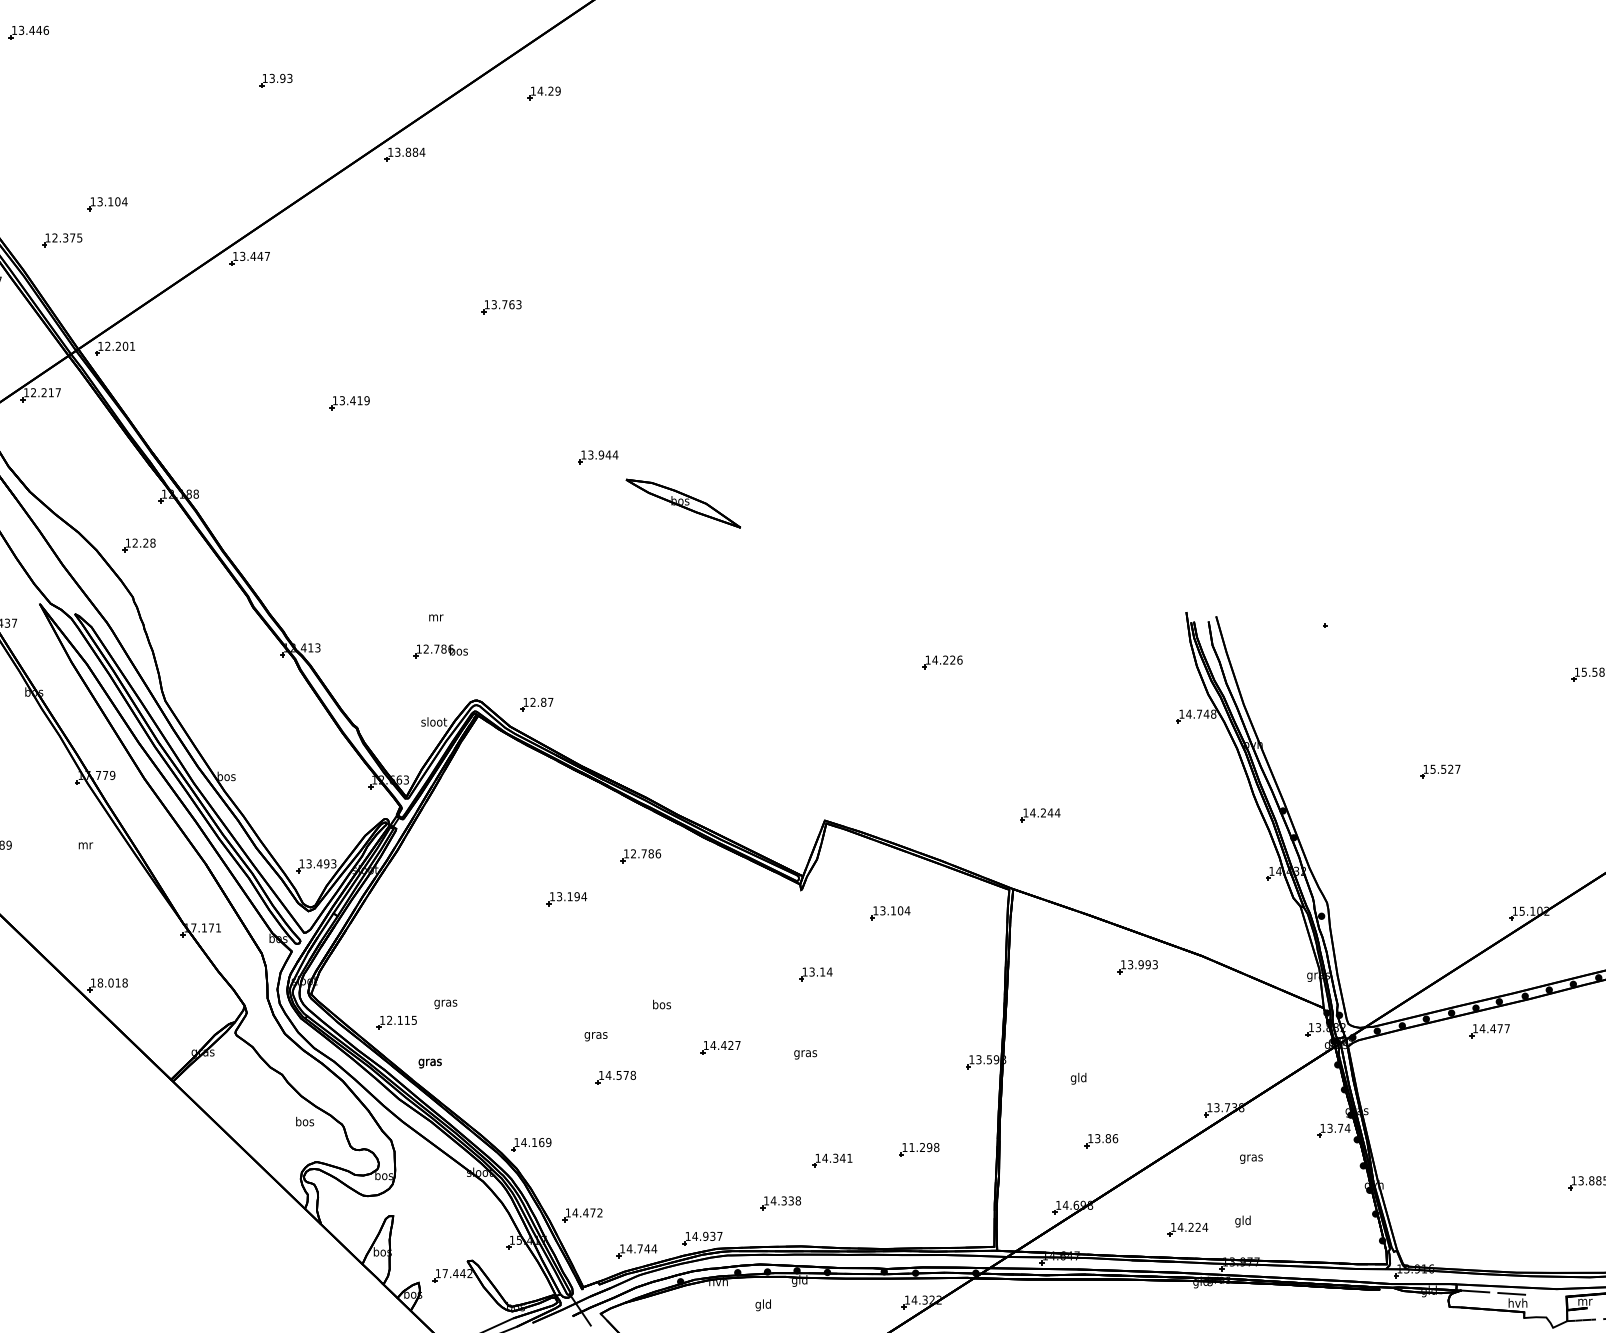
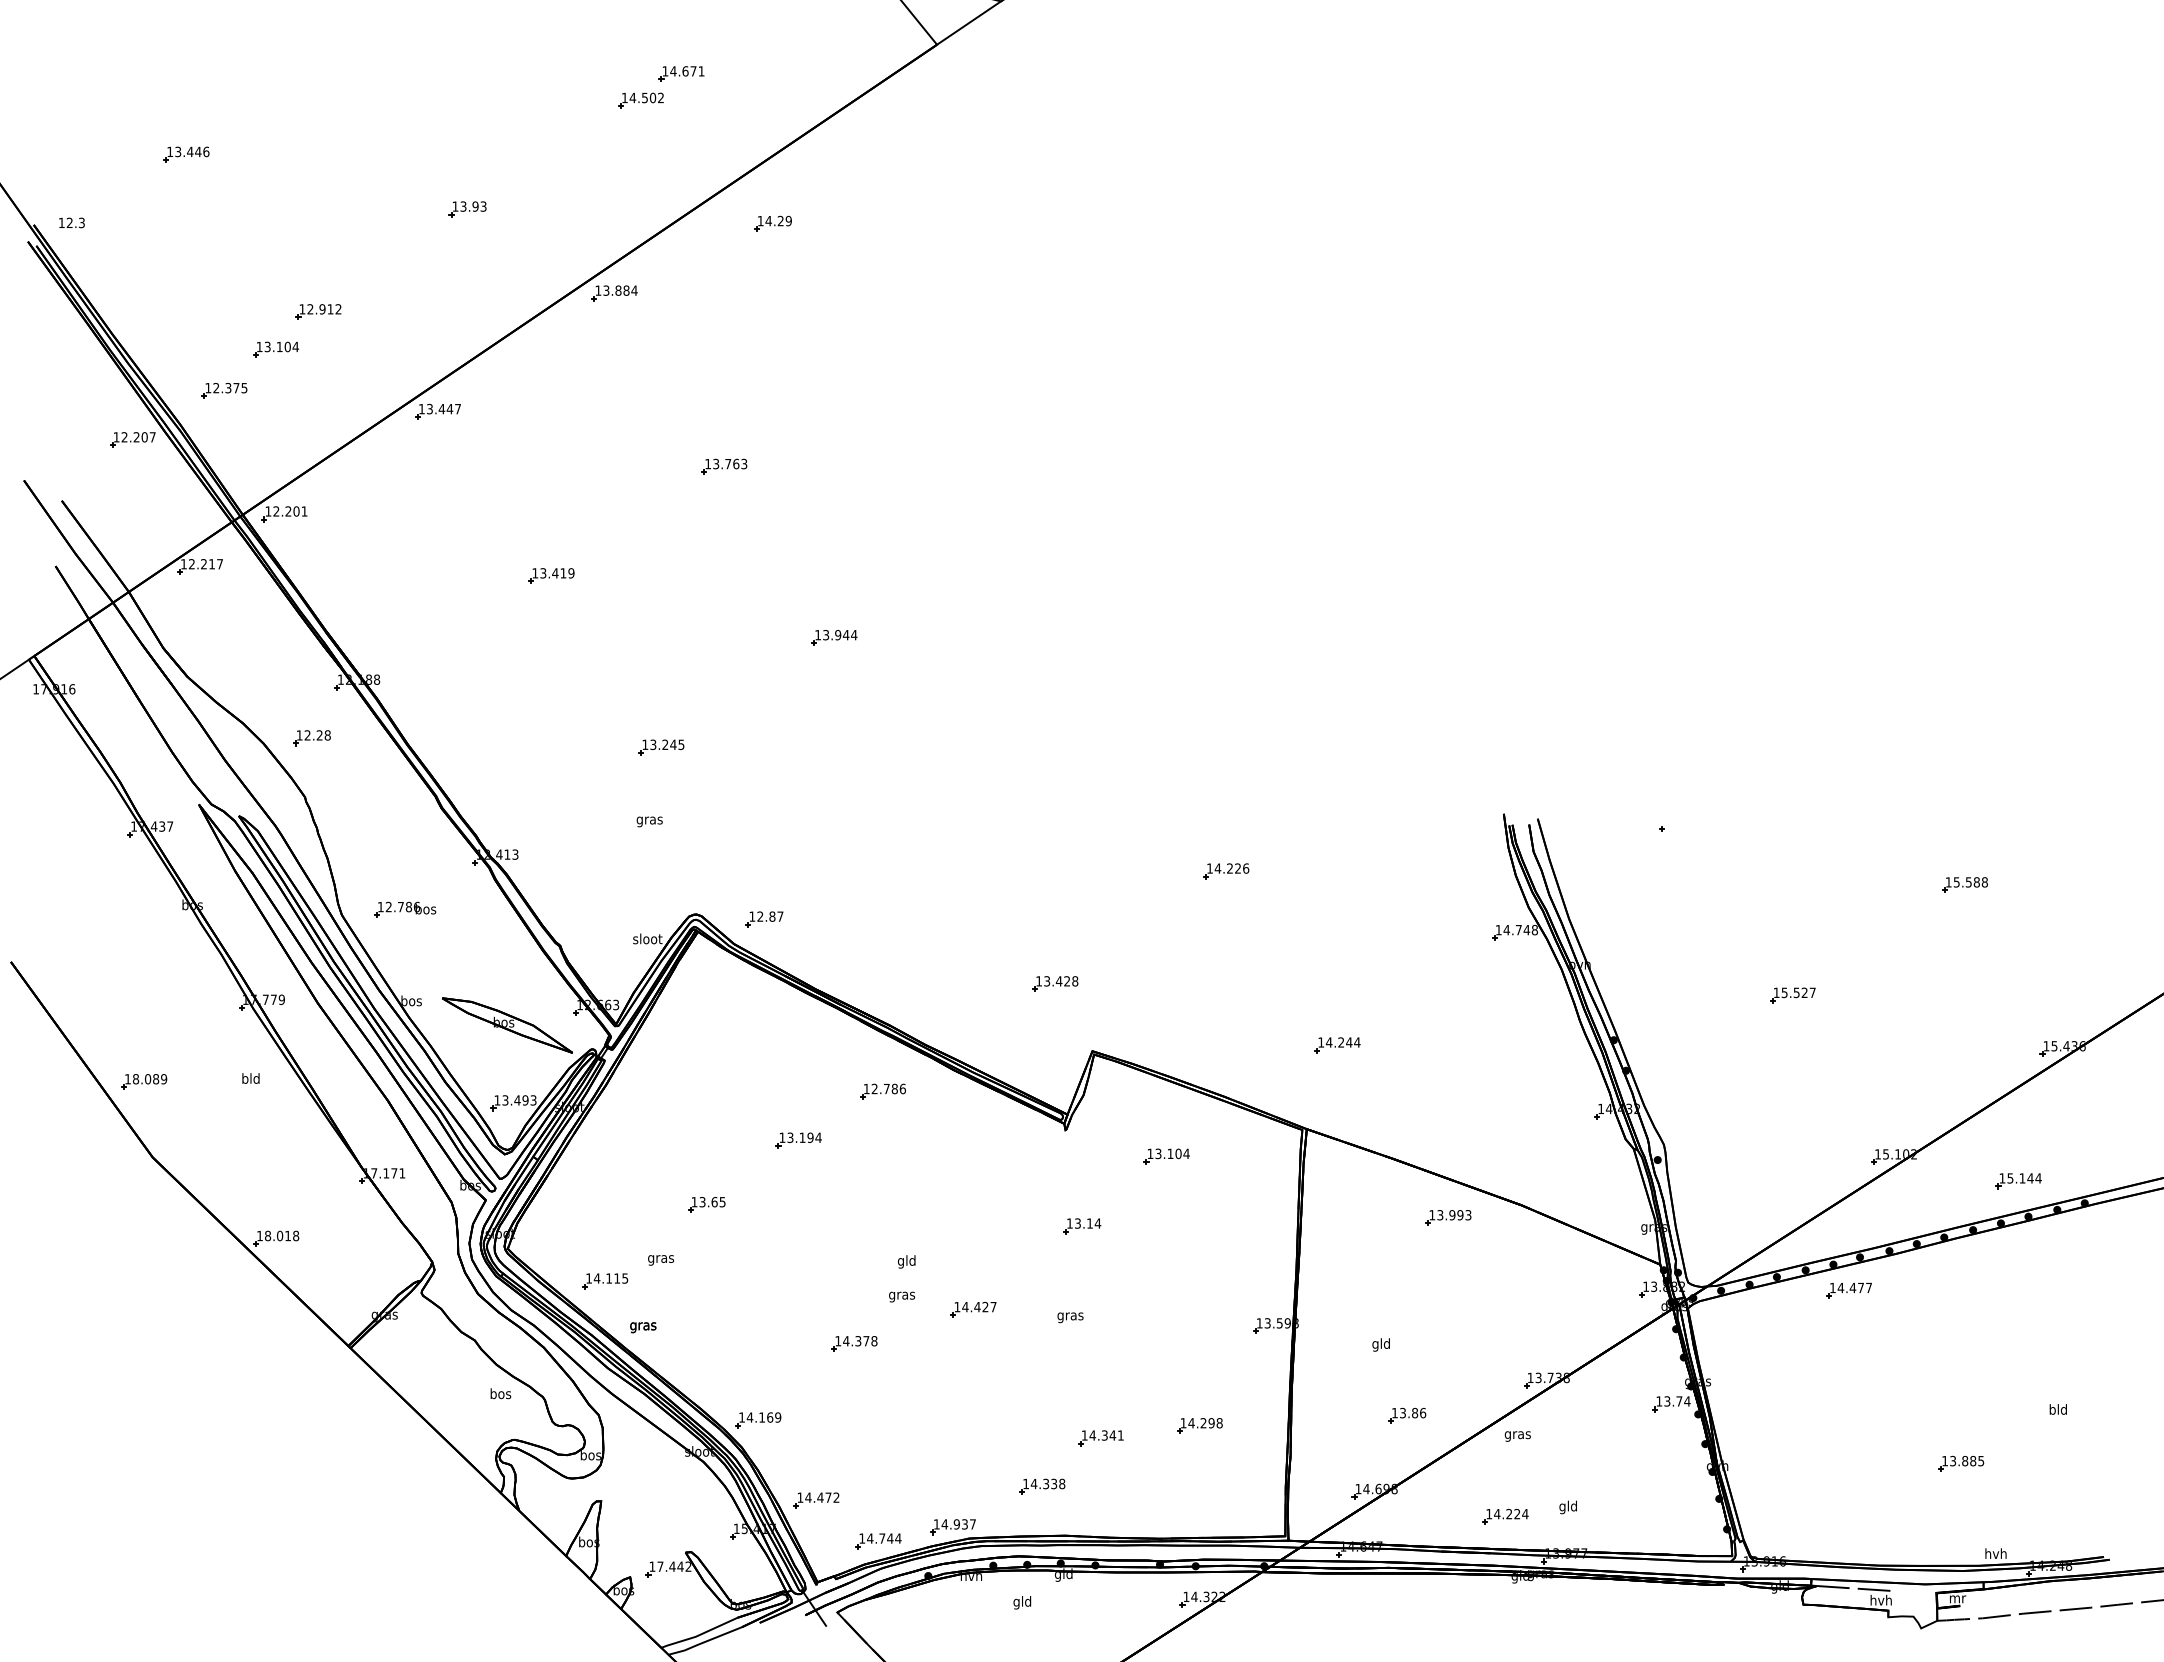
part: (144, 170) -> (318, 311), added
part: (682, 503) -> (506, 1025), moved
part: (446, 553) -> (661, 747), added
text: (435, 618) -> (649, 821), mr -> gras
part: (440, 651) -> (405, 909), moved
part: (792, 761) -> (1055, 983), added
text: (85, 844) -> (250, 1078), mr -> bld
part: (485, 955) -> (706, 1204), added
text: (662, 1005) -> (907, 1261), bos -> gld
text: (389, 1020) -> (596, 1278), 12.115 -> 14.115
text: (596, 1036) -> (902, 1296), moved
text: (619, 1074) -> (858, 1340), 14.578 -> 14.378
text: (911, 1147) -> (1191, 1423), 11.298 -> 14.298
text: (1251, 1159) -> (1517, 1436), moved

